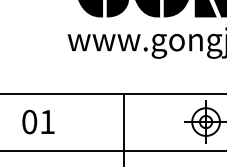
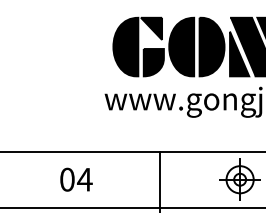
text: (47, 121) -> (84, 179), 01 -> 04

